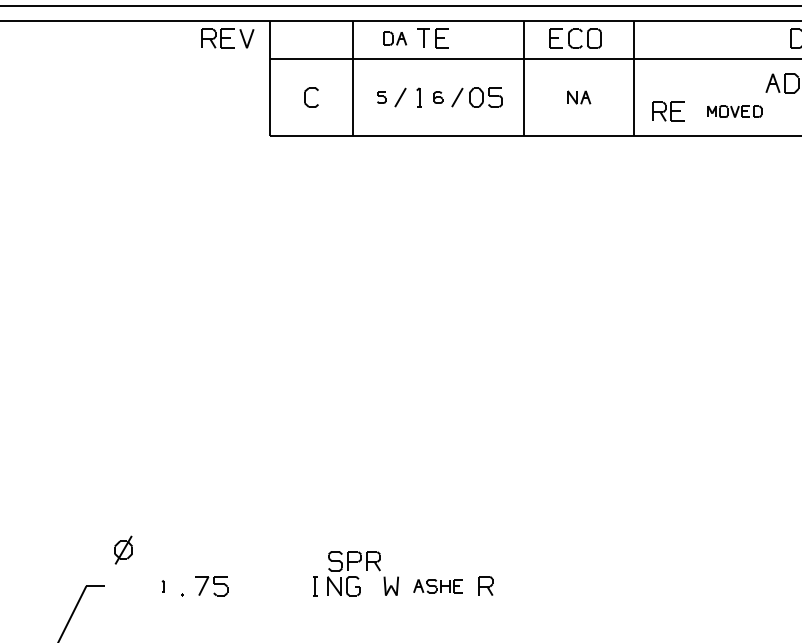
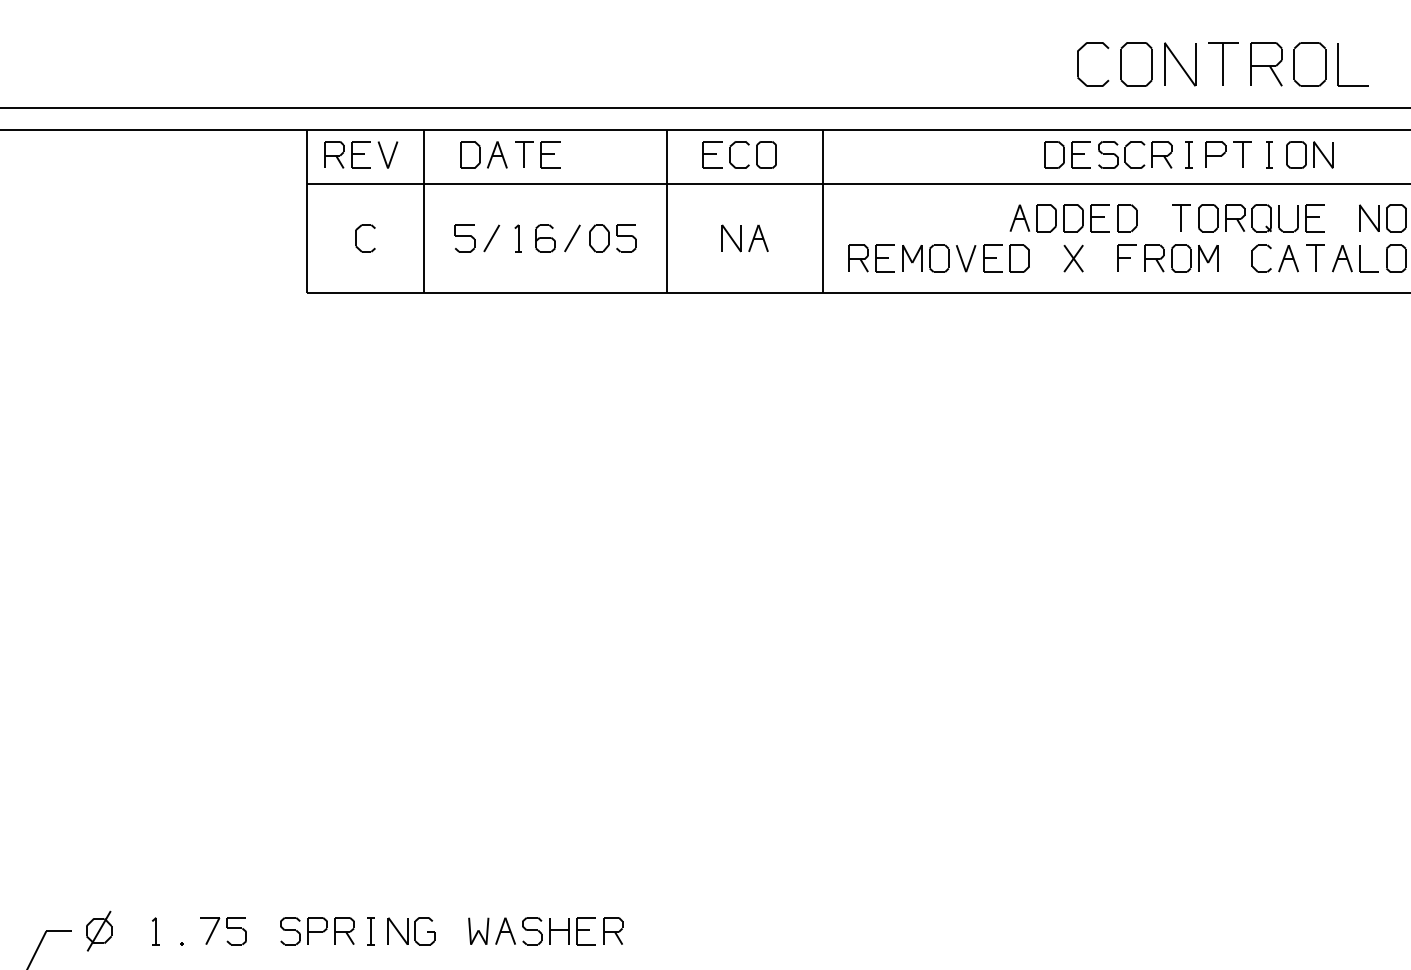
part: (228, 38) -> (361, 154), moved
part: (394, 38) -> (483, 154), size x1.43
part: (381, 97) -> (464, 238), size x1.67
part: (438, 97) -> (545, 238), size x1.67
part: (578, 97) -> (744, 238), size x1.43
part: (734, 111) -> (965, 258), size x1.67
part: (123, 549) -> (99, 930), moved
part: (354, 561) -> (317, 931), moved
part: (163, 586) -> (155, 931), size x1.67
part: (438, 586) -> (545, 931), size x1.43

